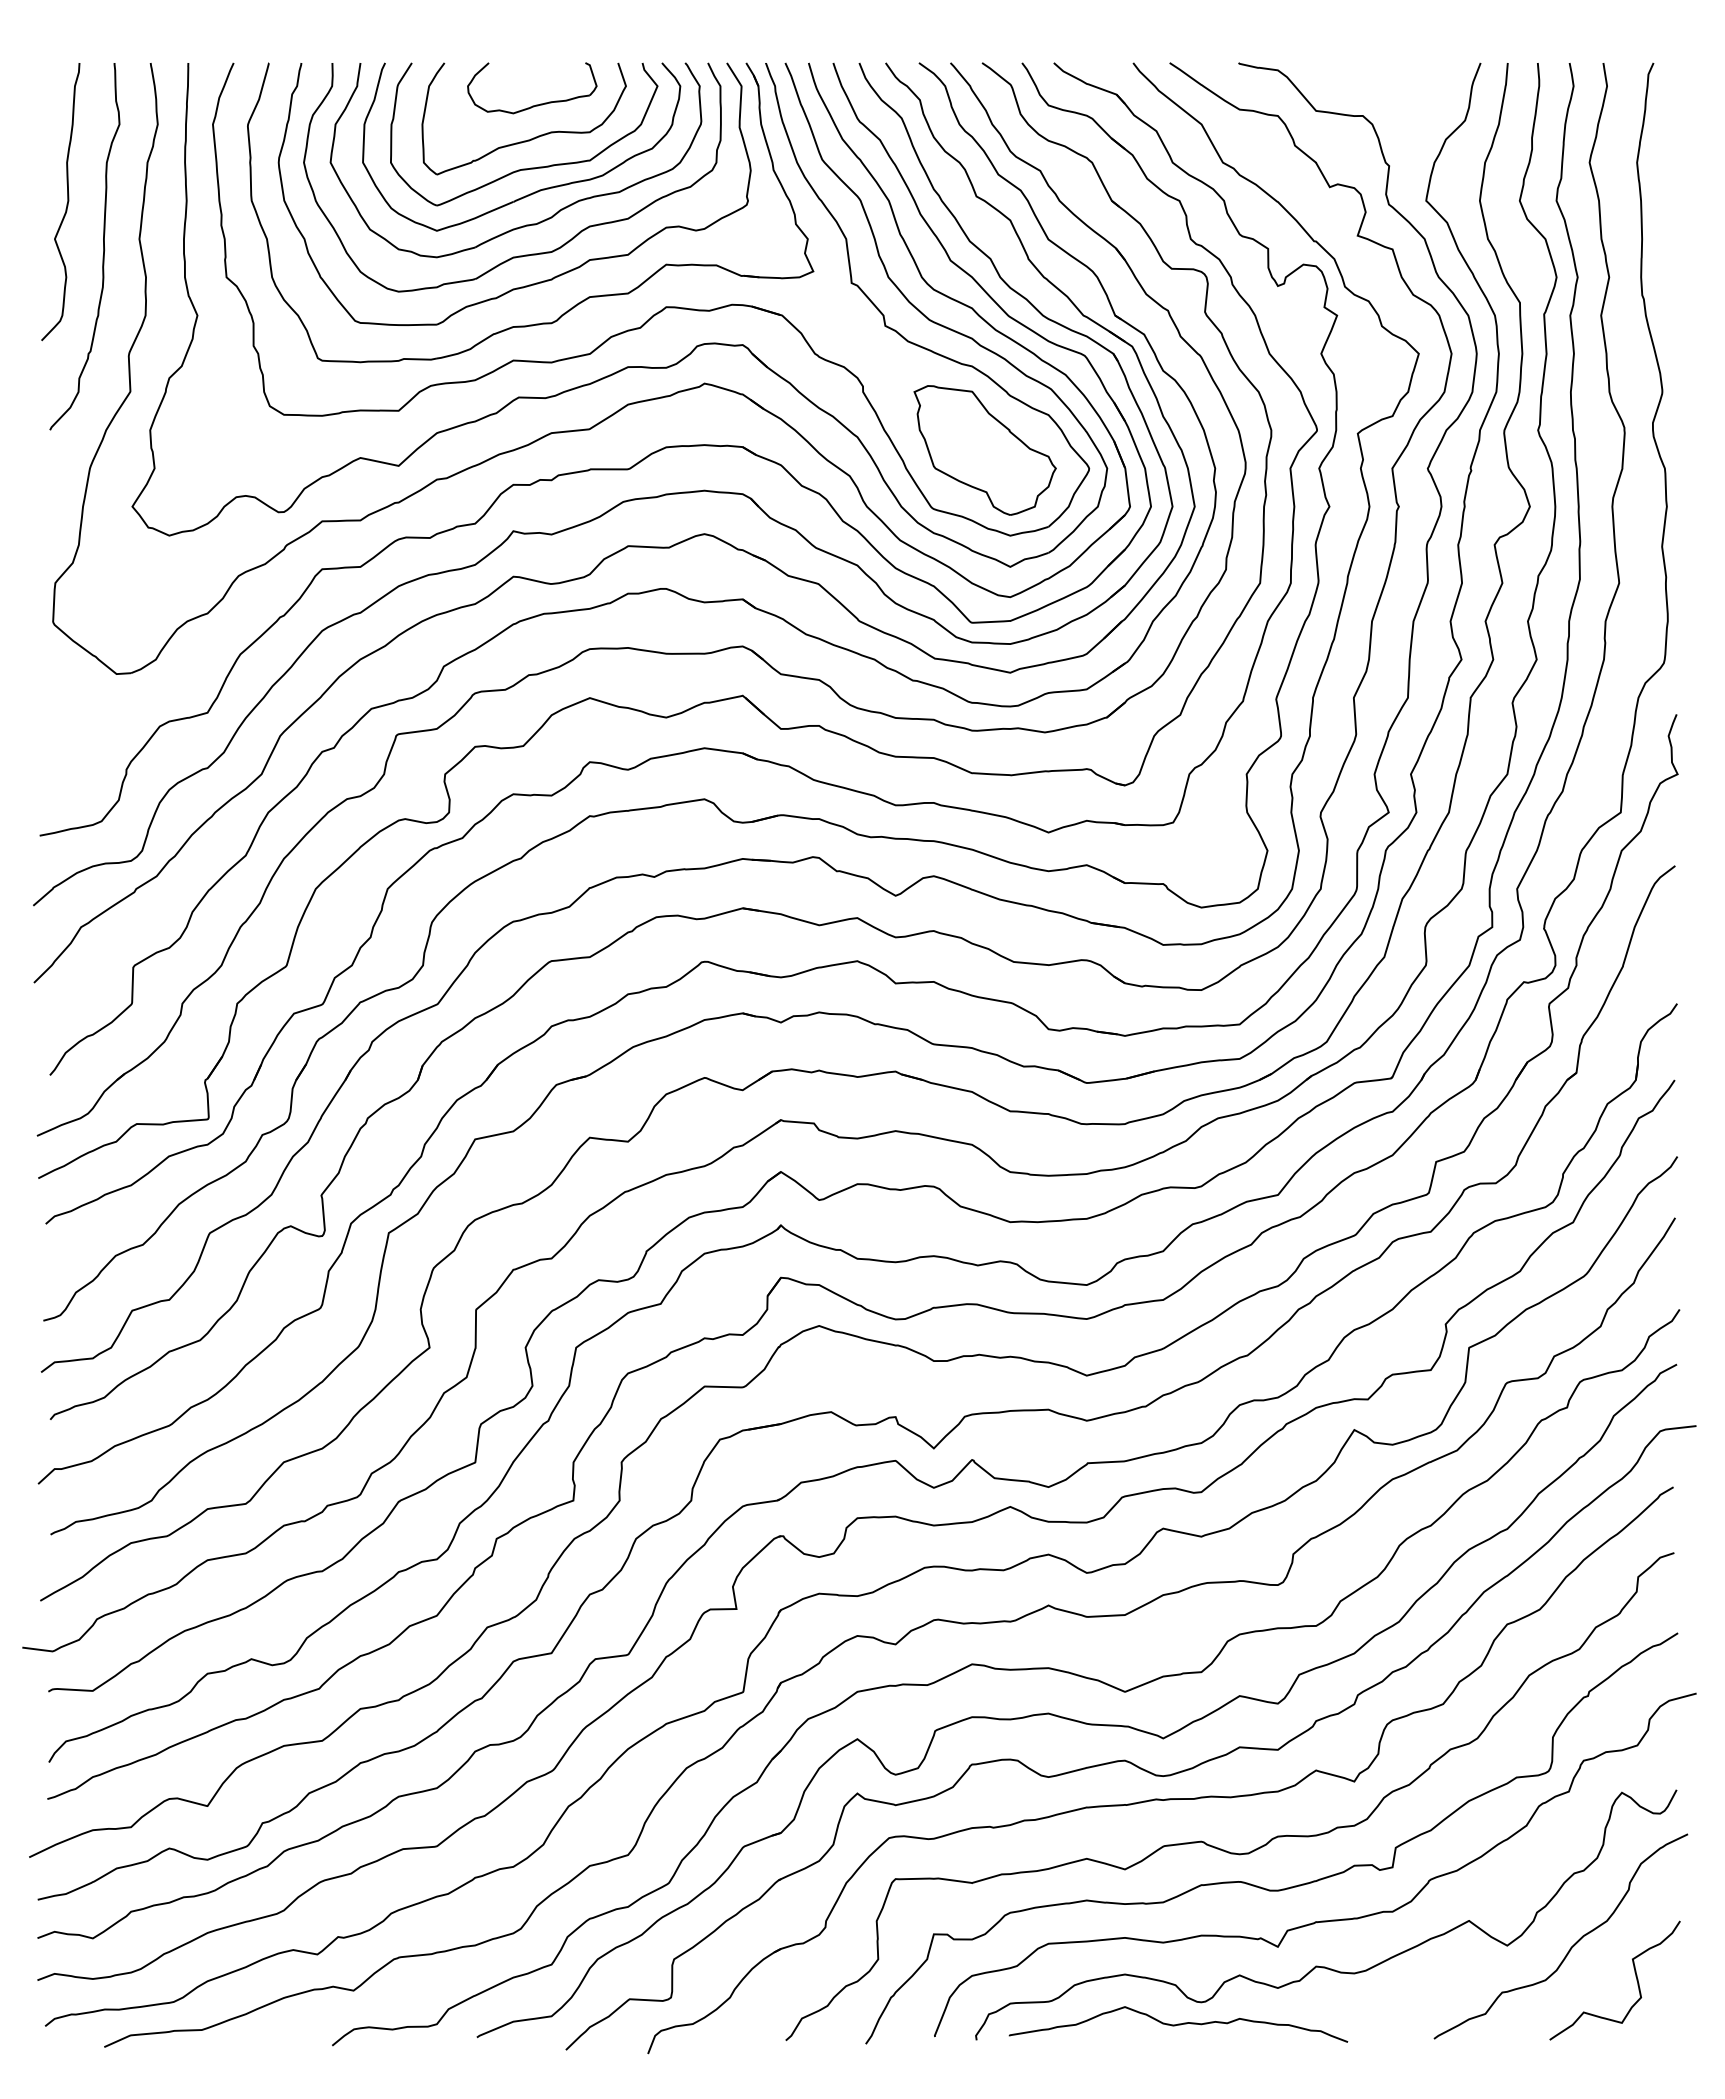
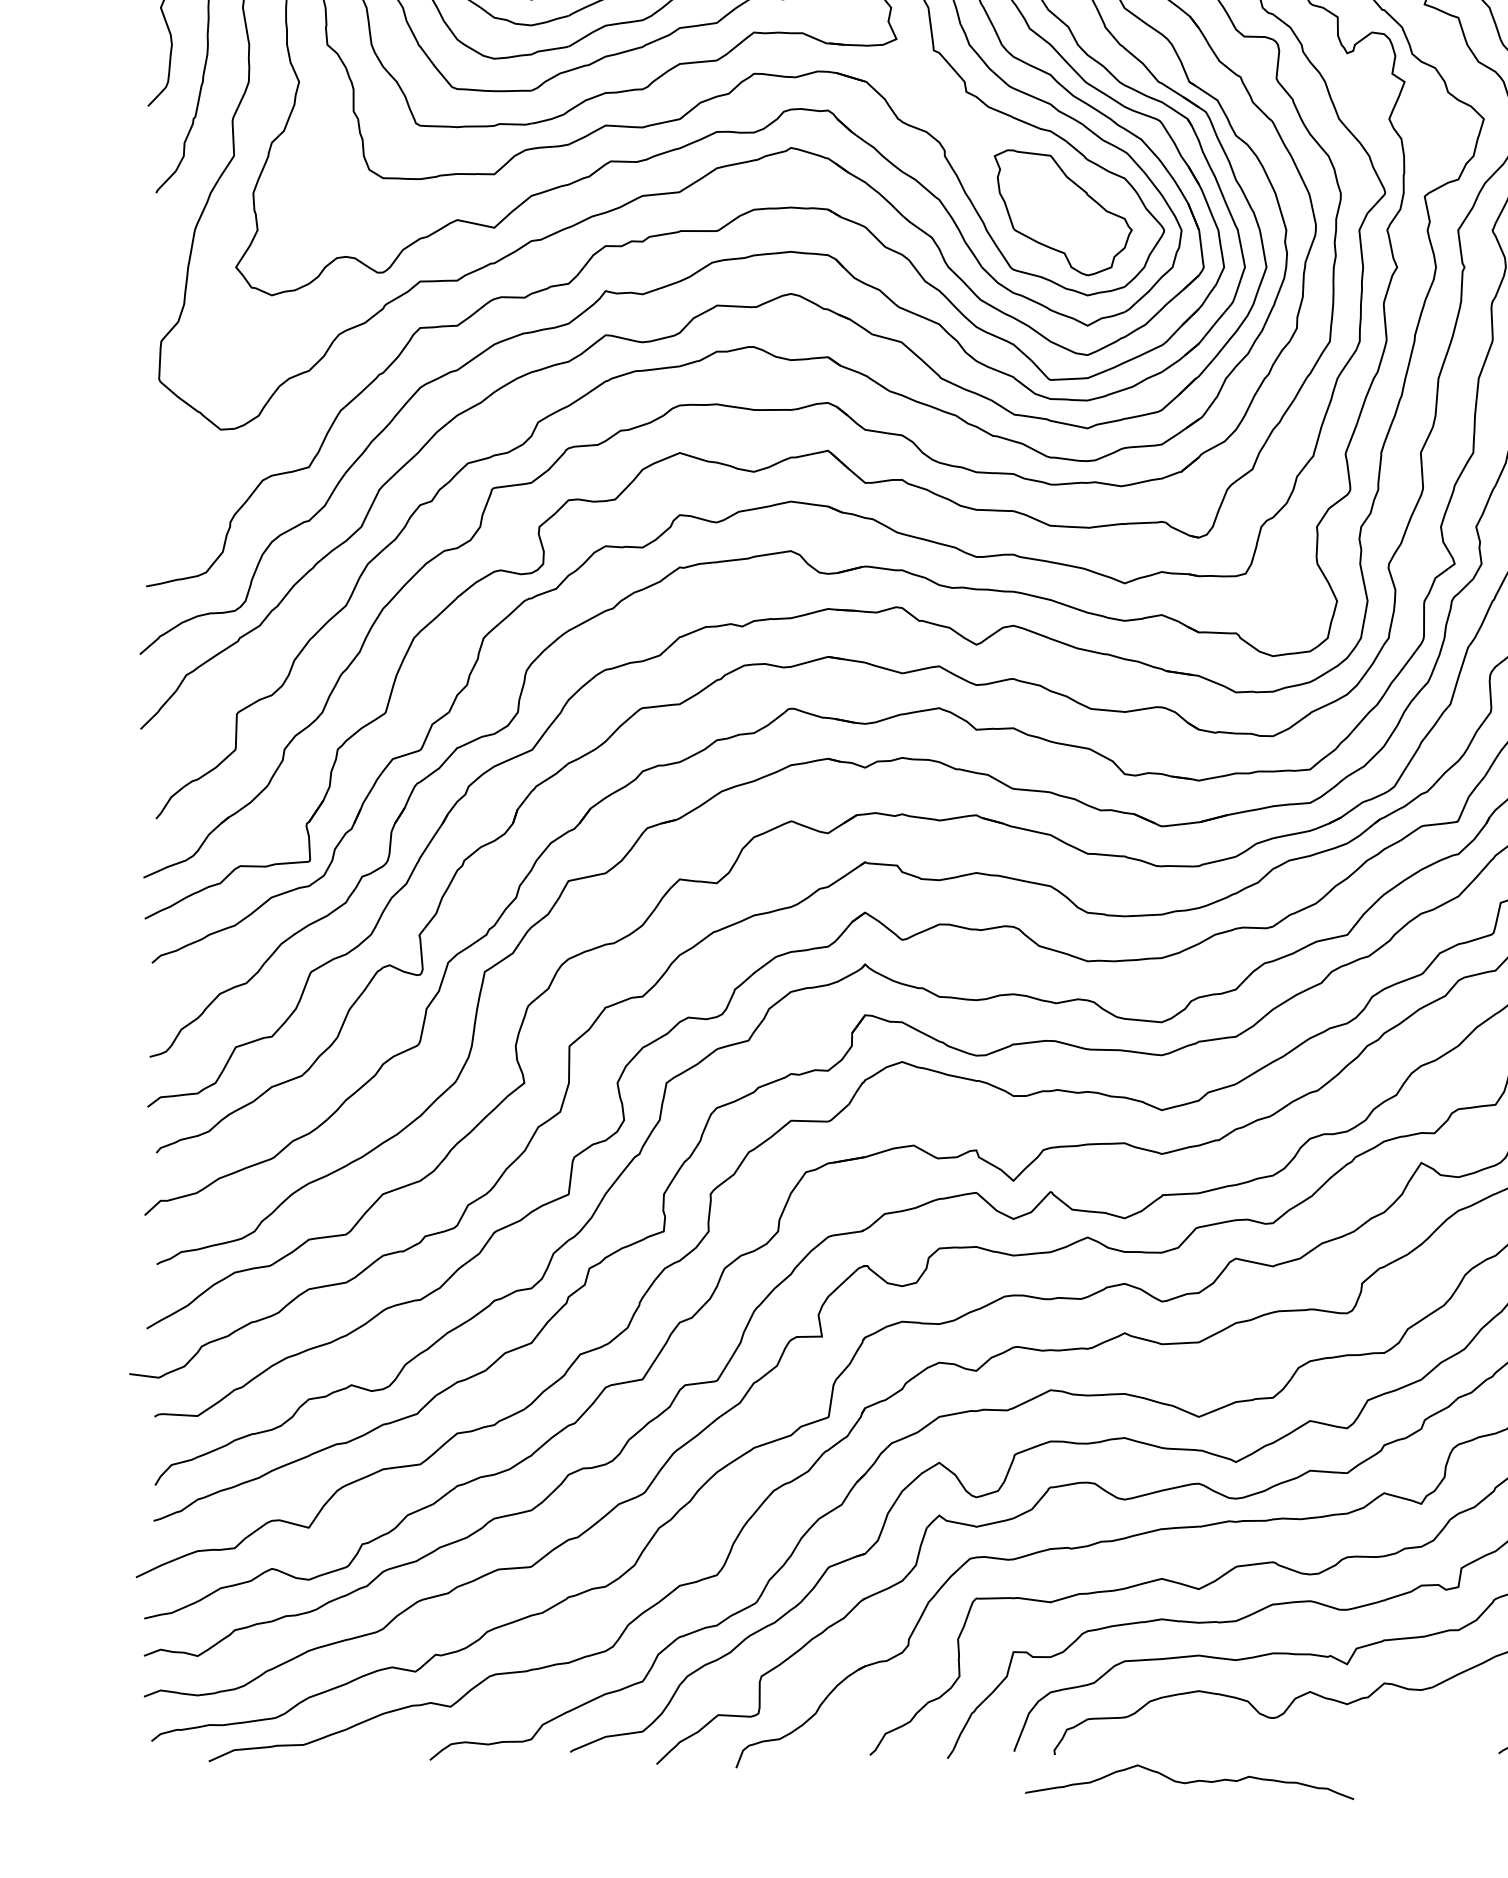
curve: (1178, 2024) -> (1189, 1782), moved

